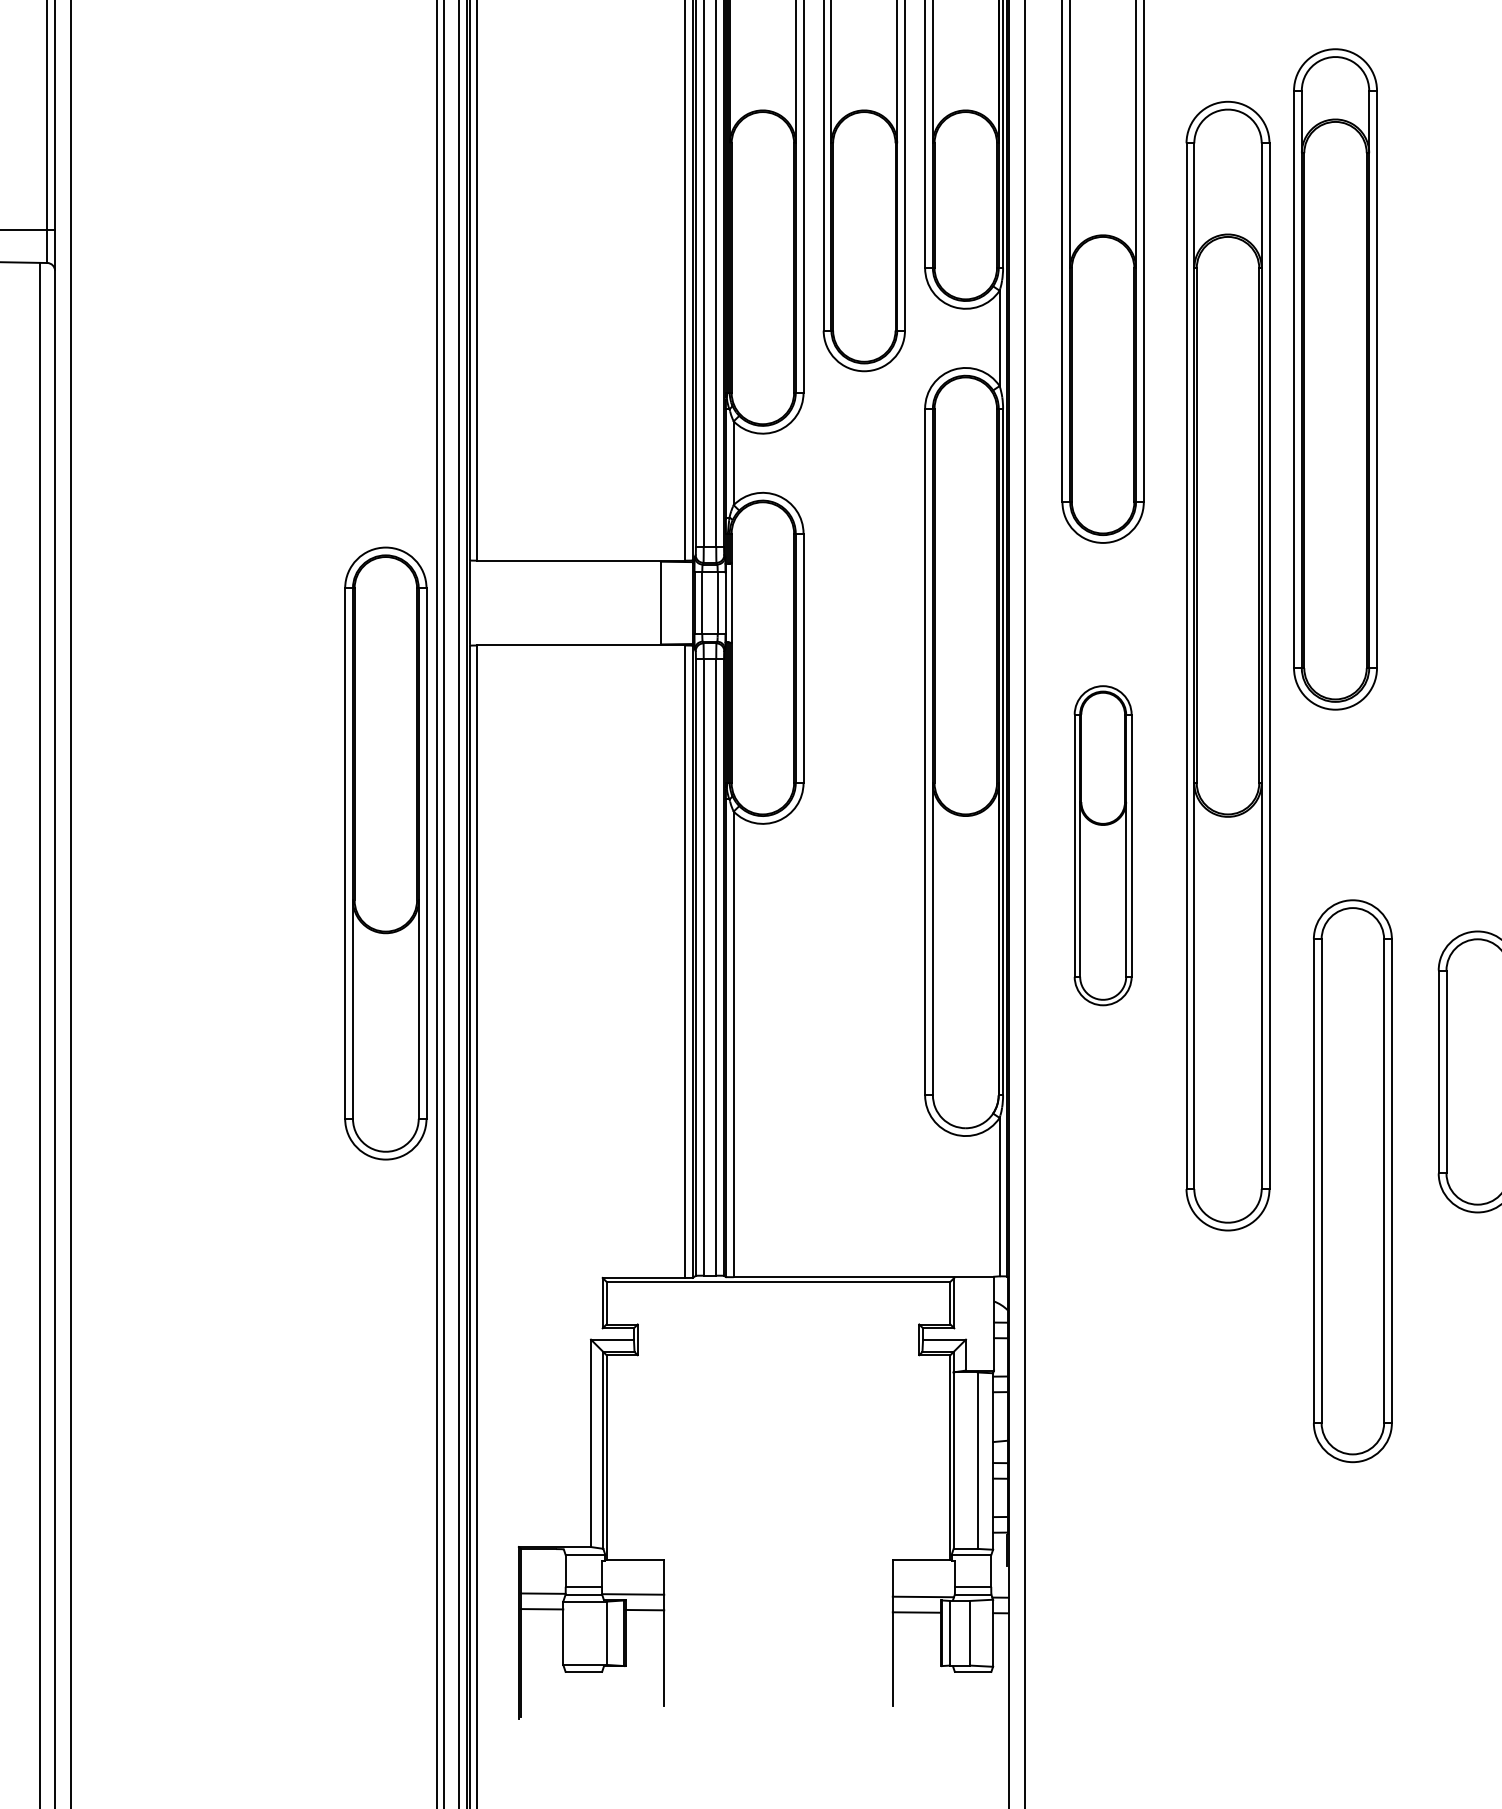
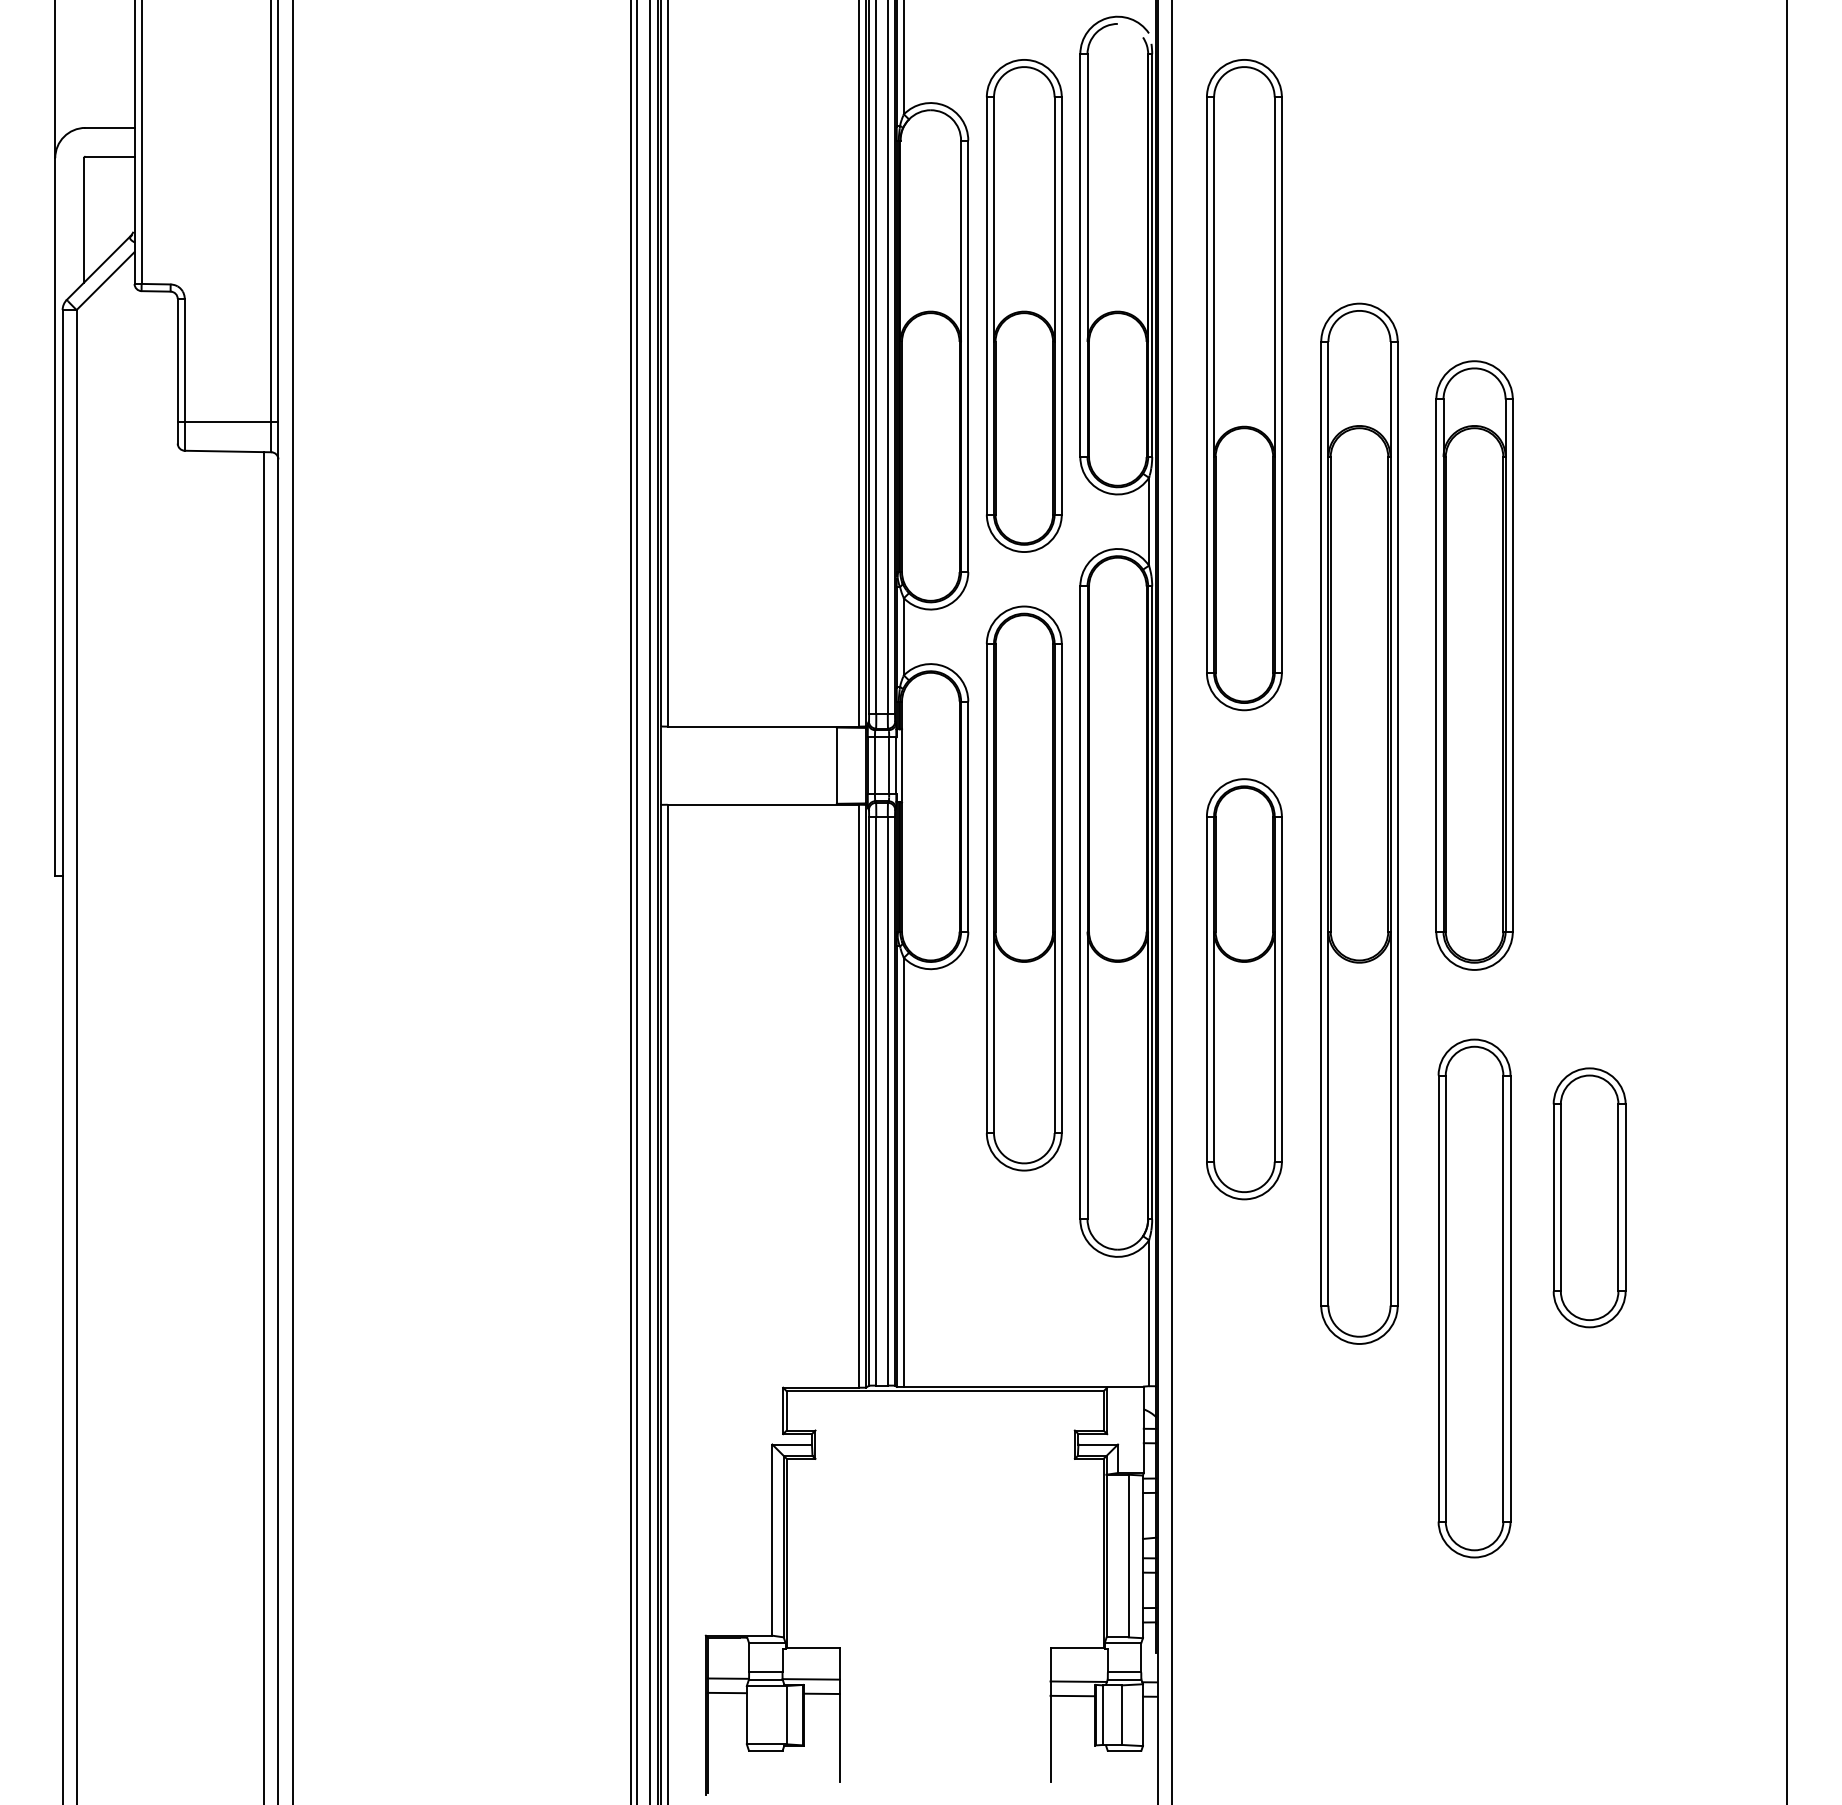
part: (1335, 379) -> (1474, 665), moved
part: (1103, 845) -> (1244, 989), size x1.43
part: (386, 853) -> (1024, 888), moved

